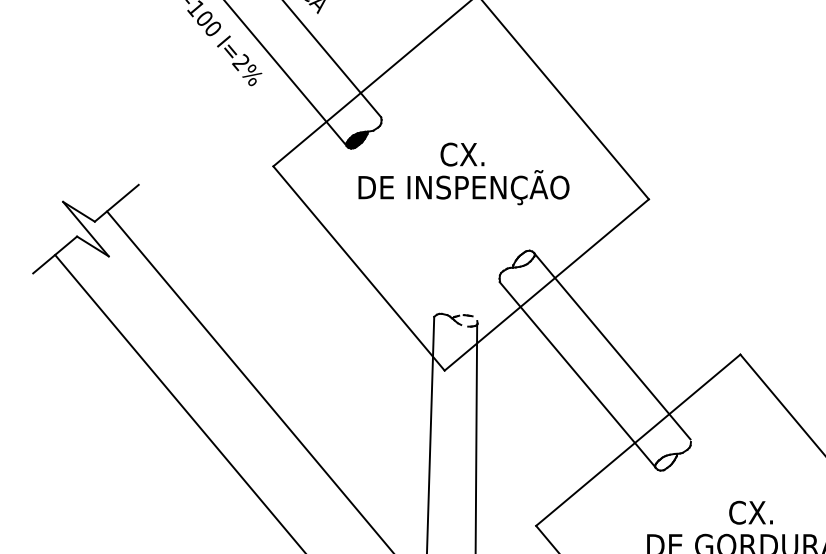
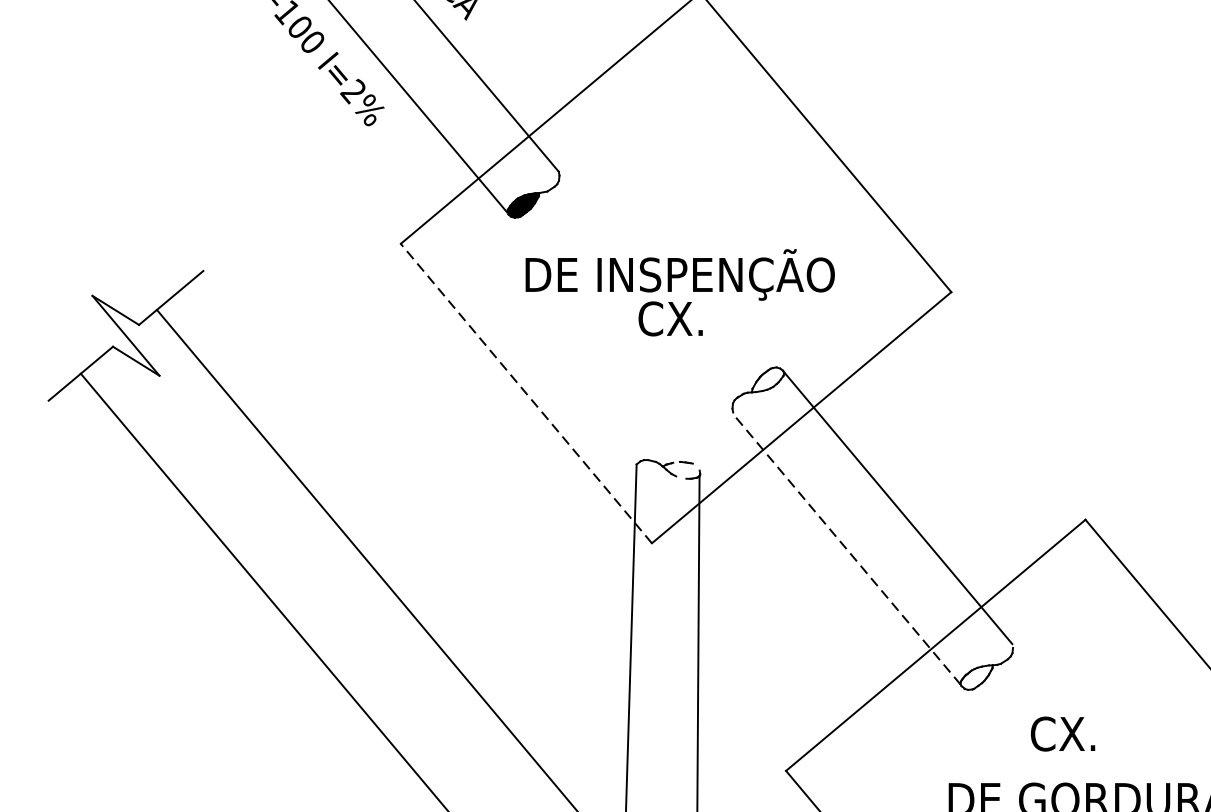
text: (462, 154) -> (670, 318), moved
line: (358, 268) -> (525, 393), solid -> dashed
line: (577, 374) -> (846, 548), solid -> dashed
text: (750, 512) -> (1062, 733), moved

